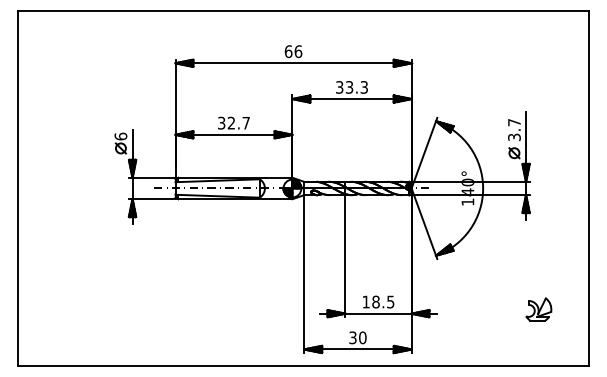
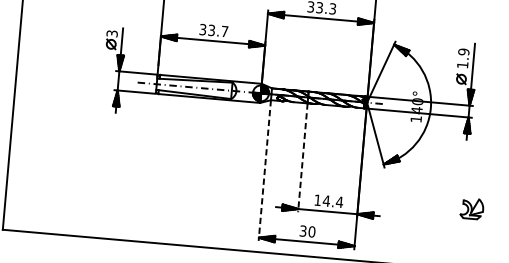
text: (231, 123) -> (211, 30), 32.7 -> 33.7
text: (514, 129) -> (463, 58), 3.7 -> 1.9
text: (120, 136) -> (111, 33), 6 -> 3
line: (345, 256) -> (302, 158), solid -> dashed
line: (304, 274) -> (264, 170), solid -> dashed
text: (383, 301) -> (333, 201), 18.5 -> 14.4
part: (538, 309) -> (471, 208), moved

